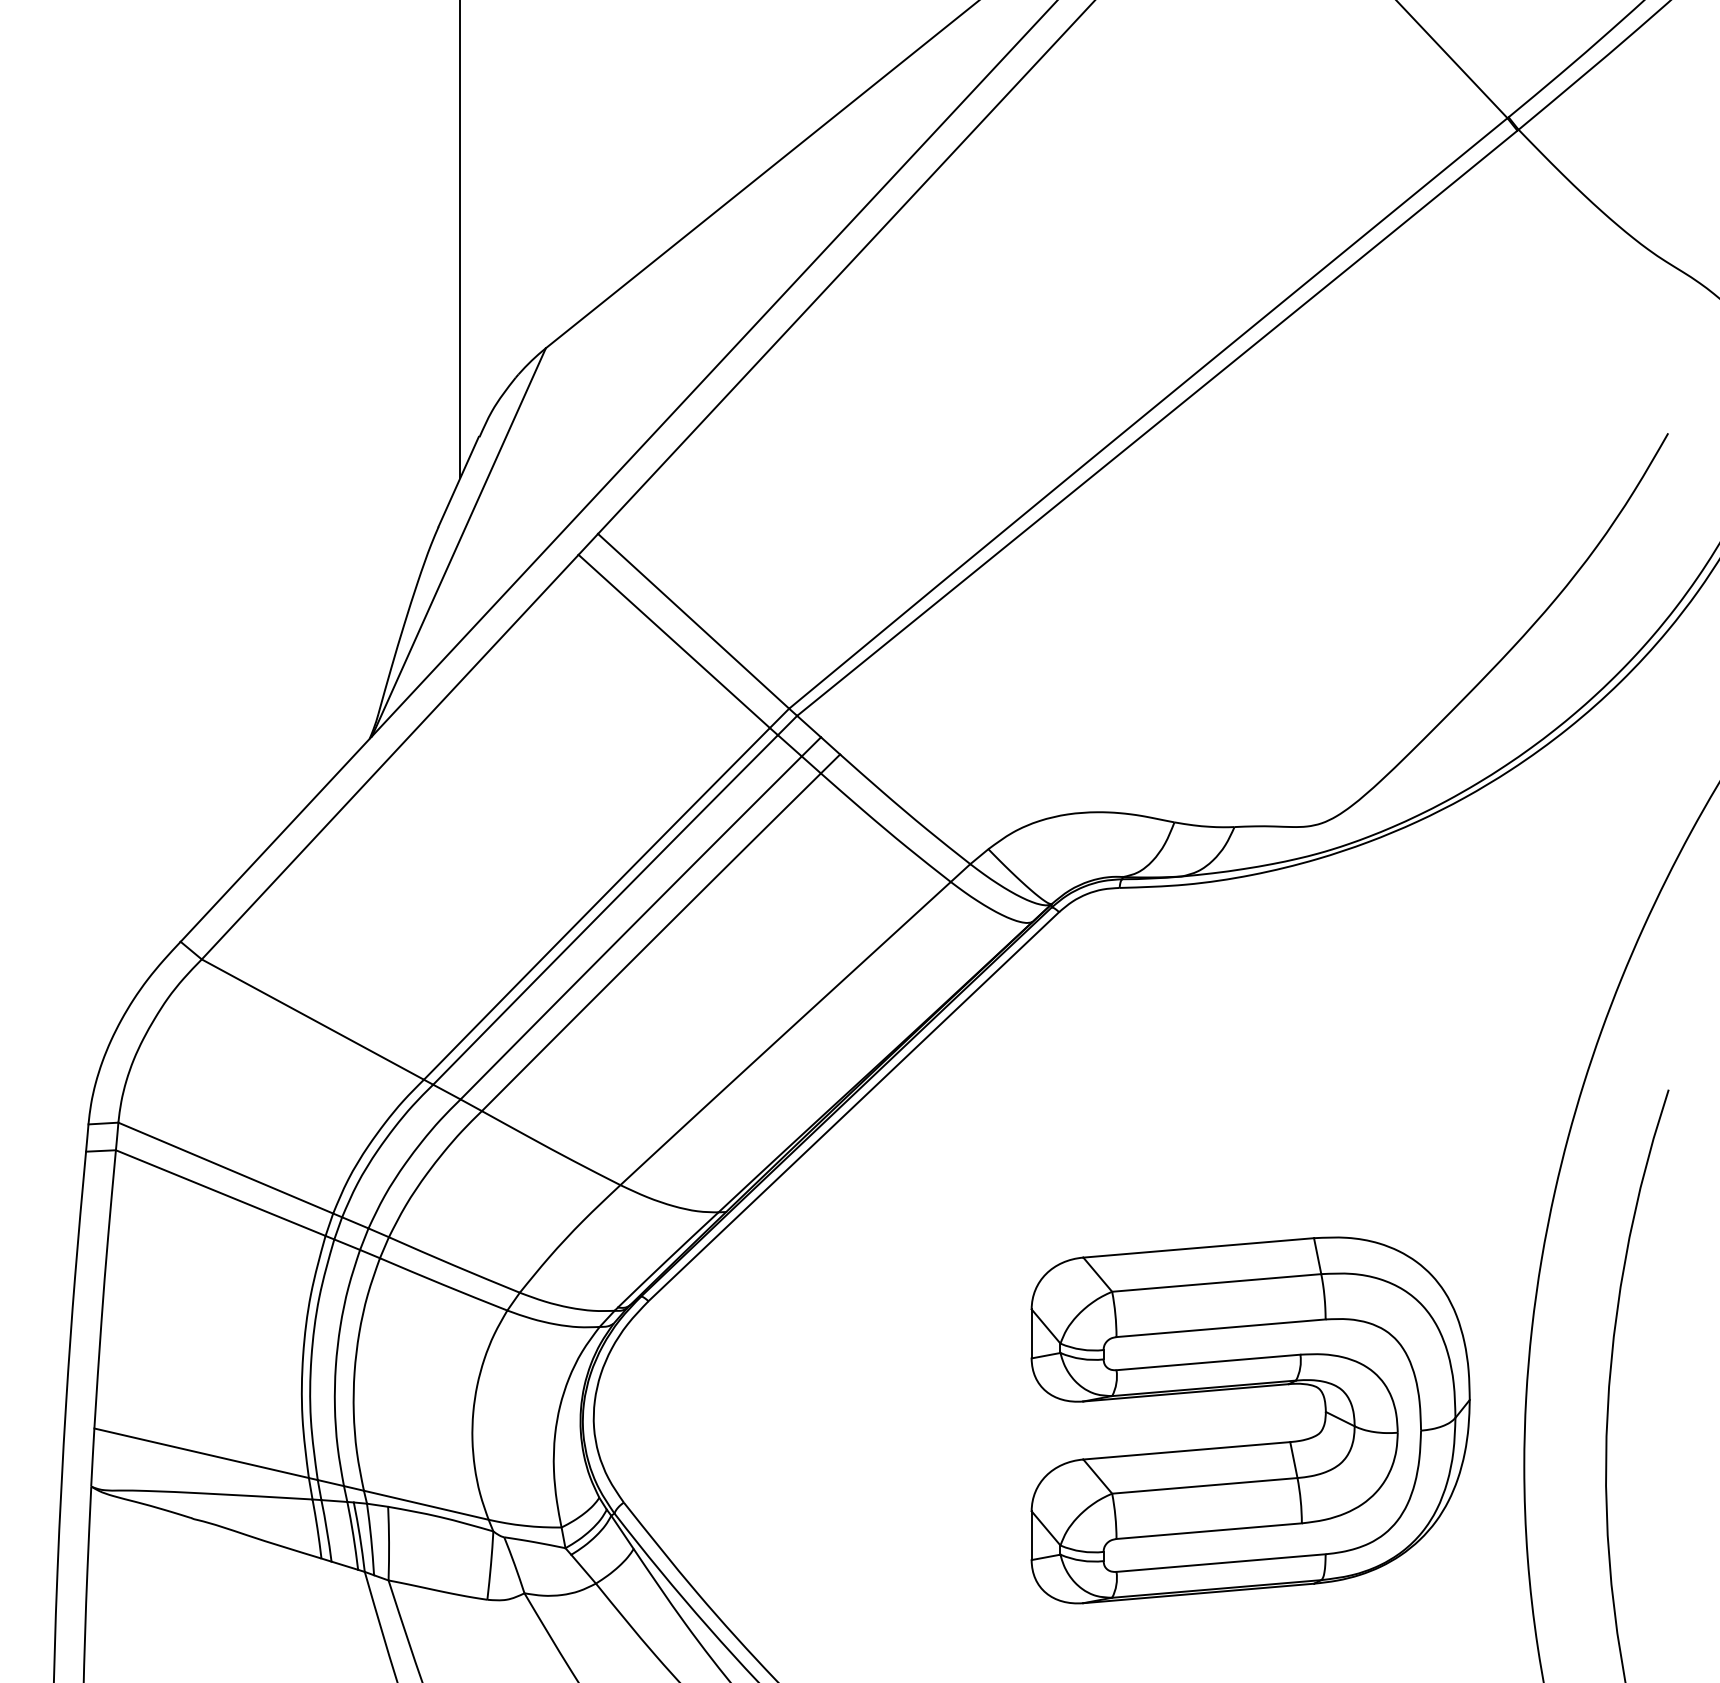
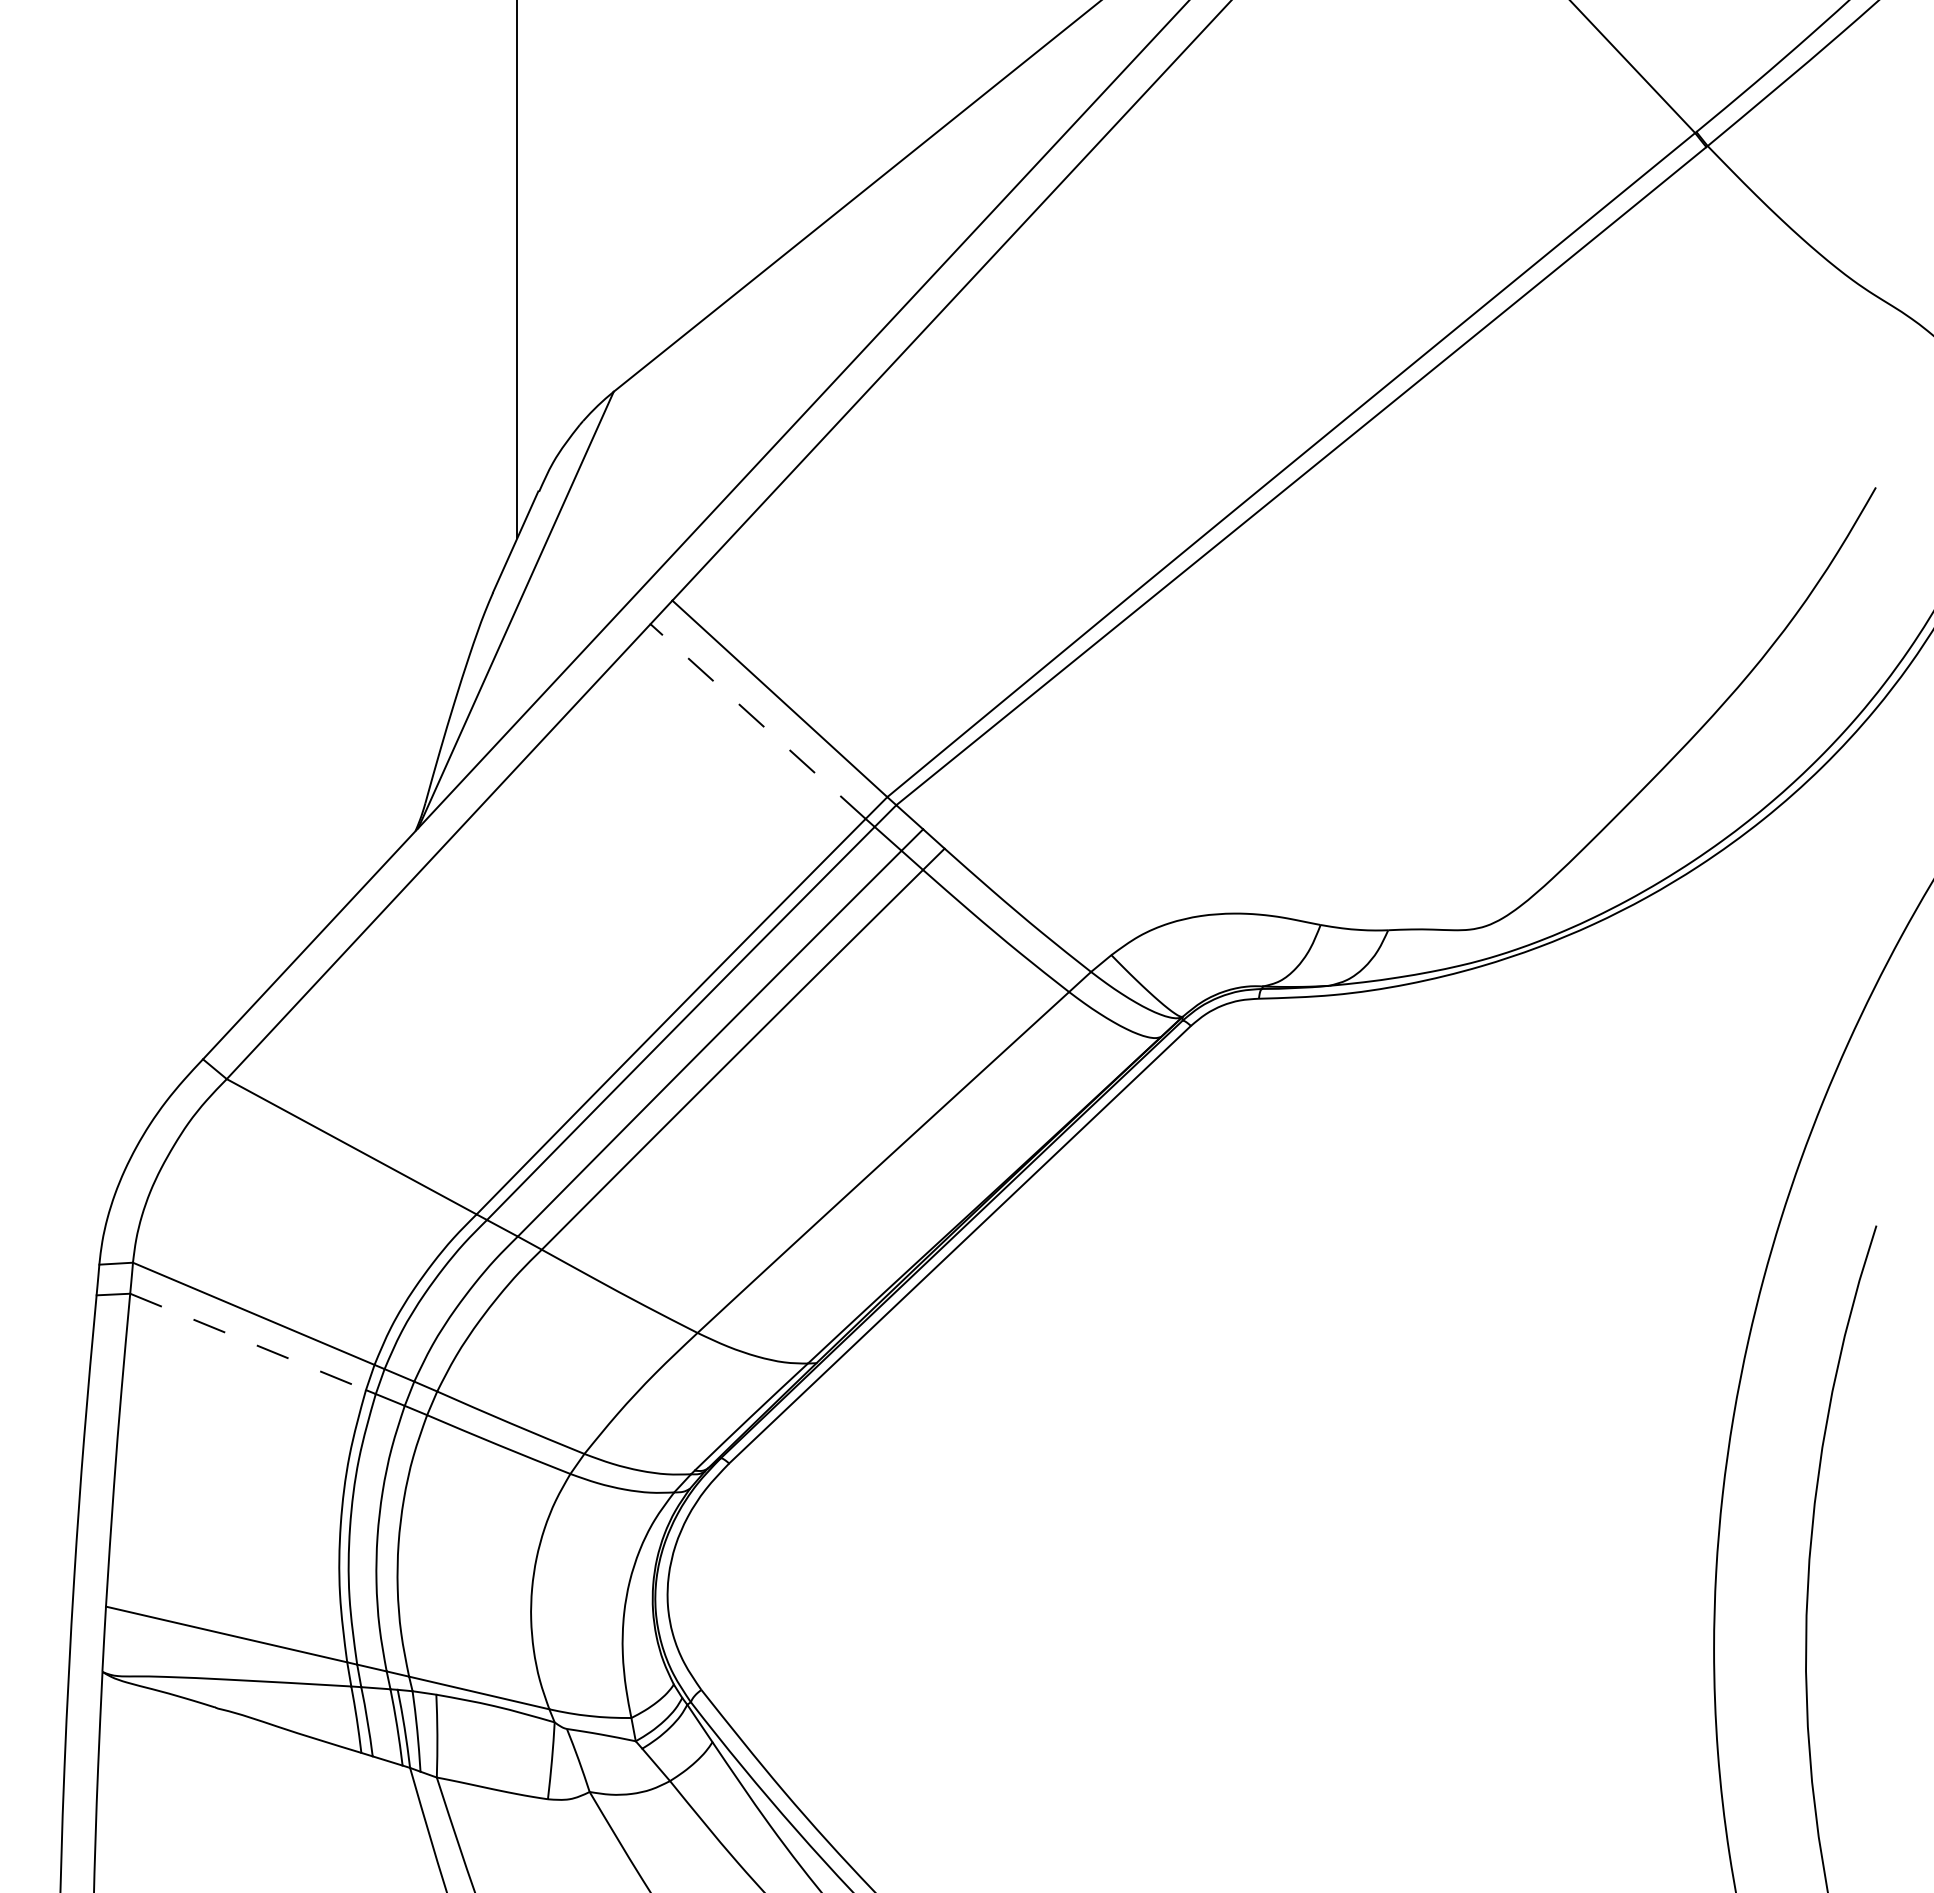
line: (673, 641) -> (757, 721), solid -> dashed
line: (221, 1193) -> (248, 1342), solid -> dashed
part: (1250, 1444) -> (1406, 1624), removed

